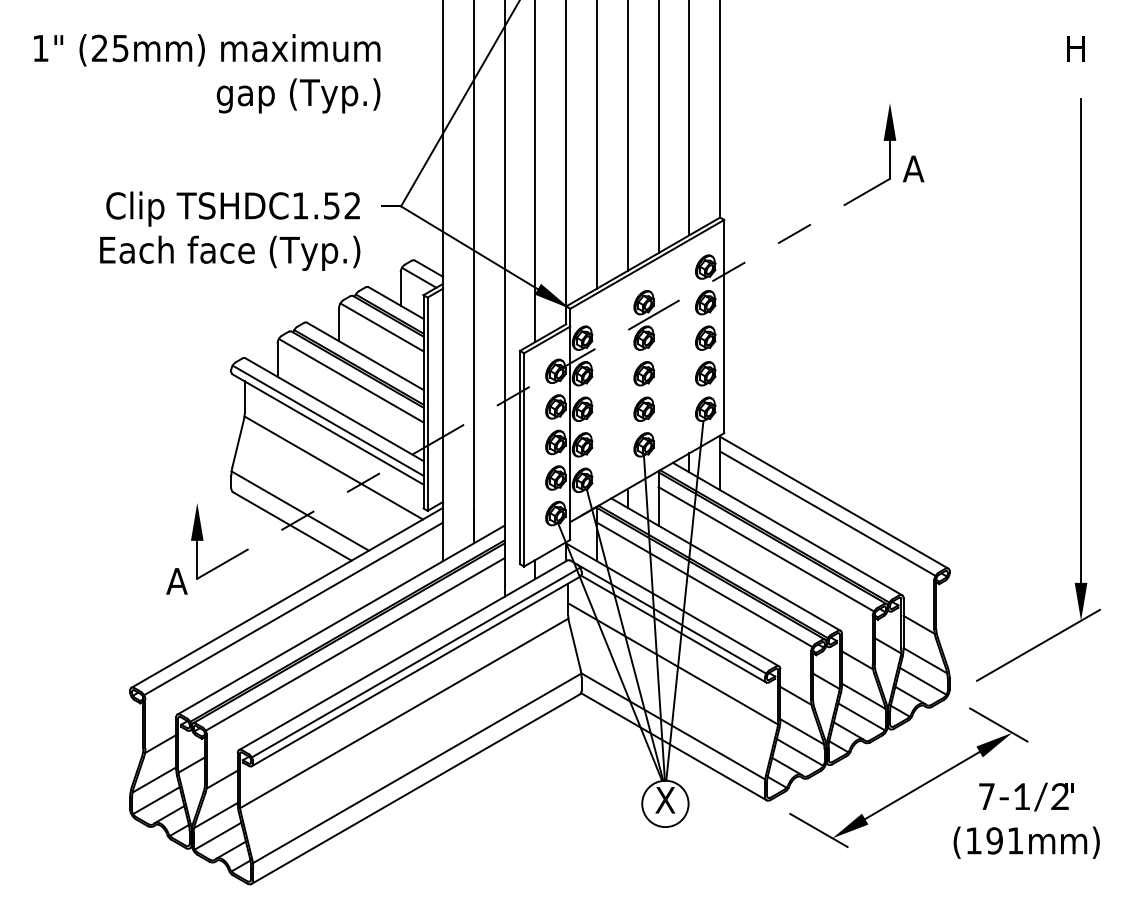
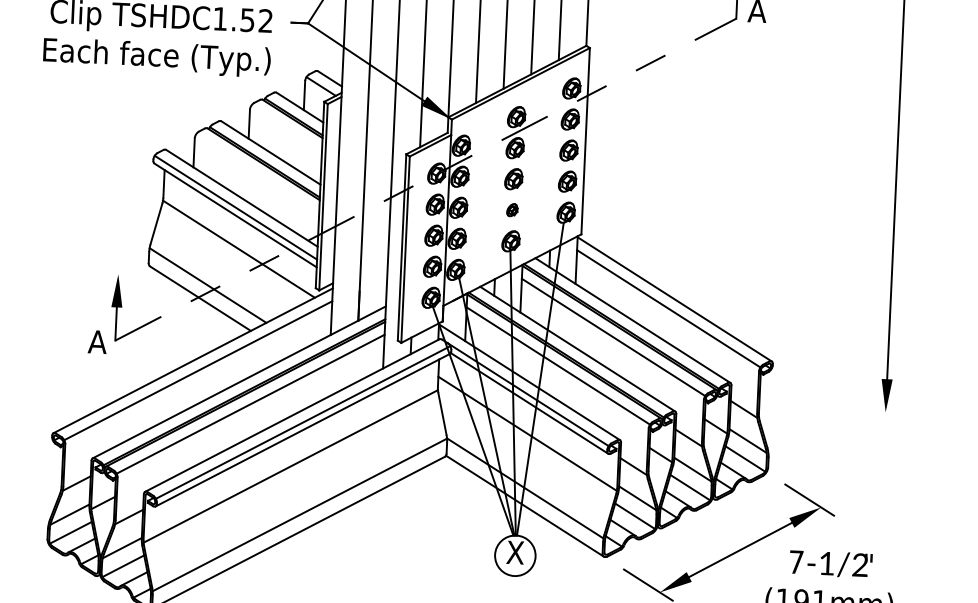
line: (381, 327) -> (286, 128), removed
line: (350, 380) -> (257, 173), removed
part: (643, 408) -> (511, 209), size x0.6
line: (1038, 644) -> (847, 431), removed

